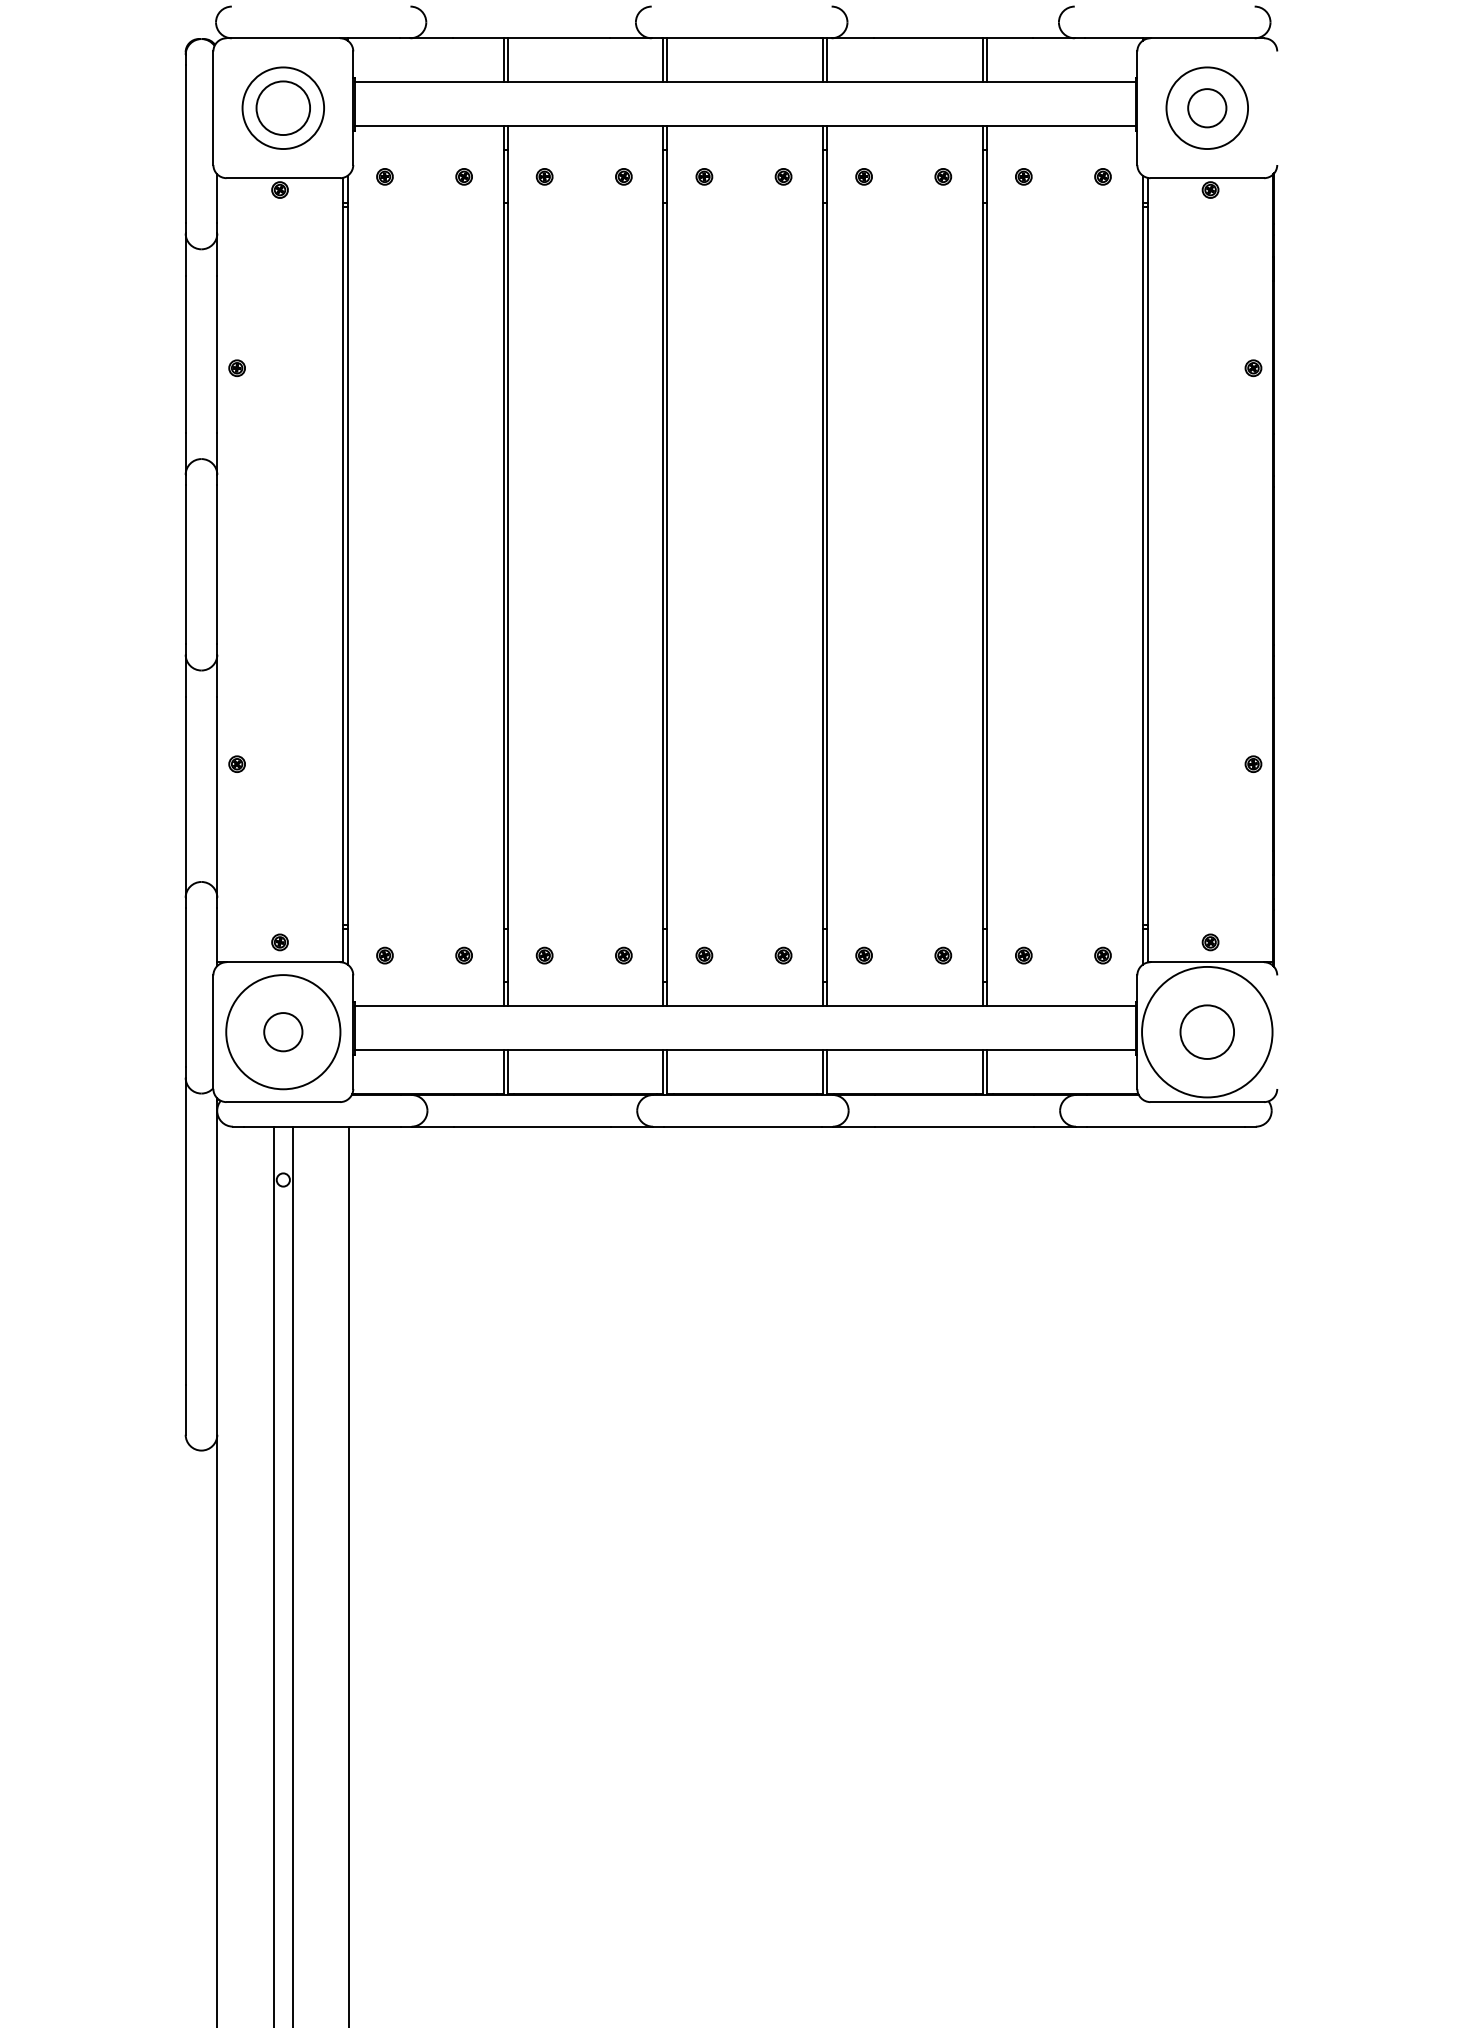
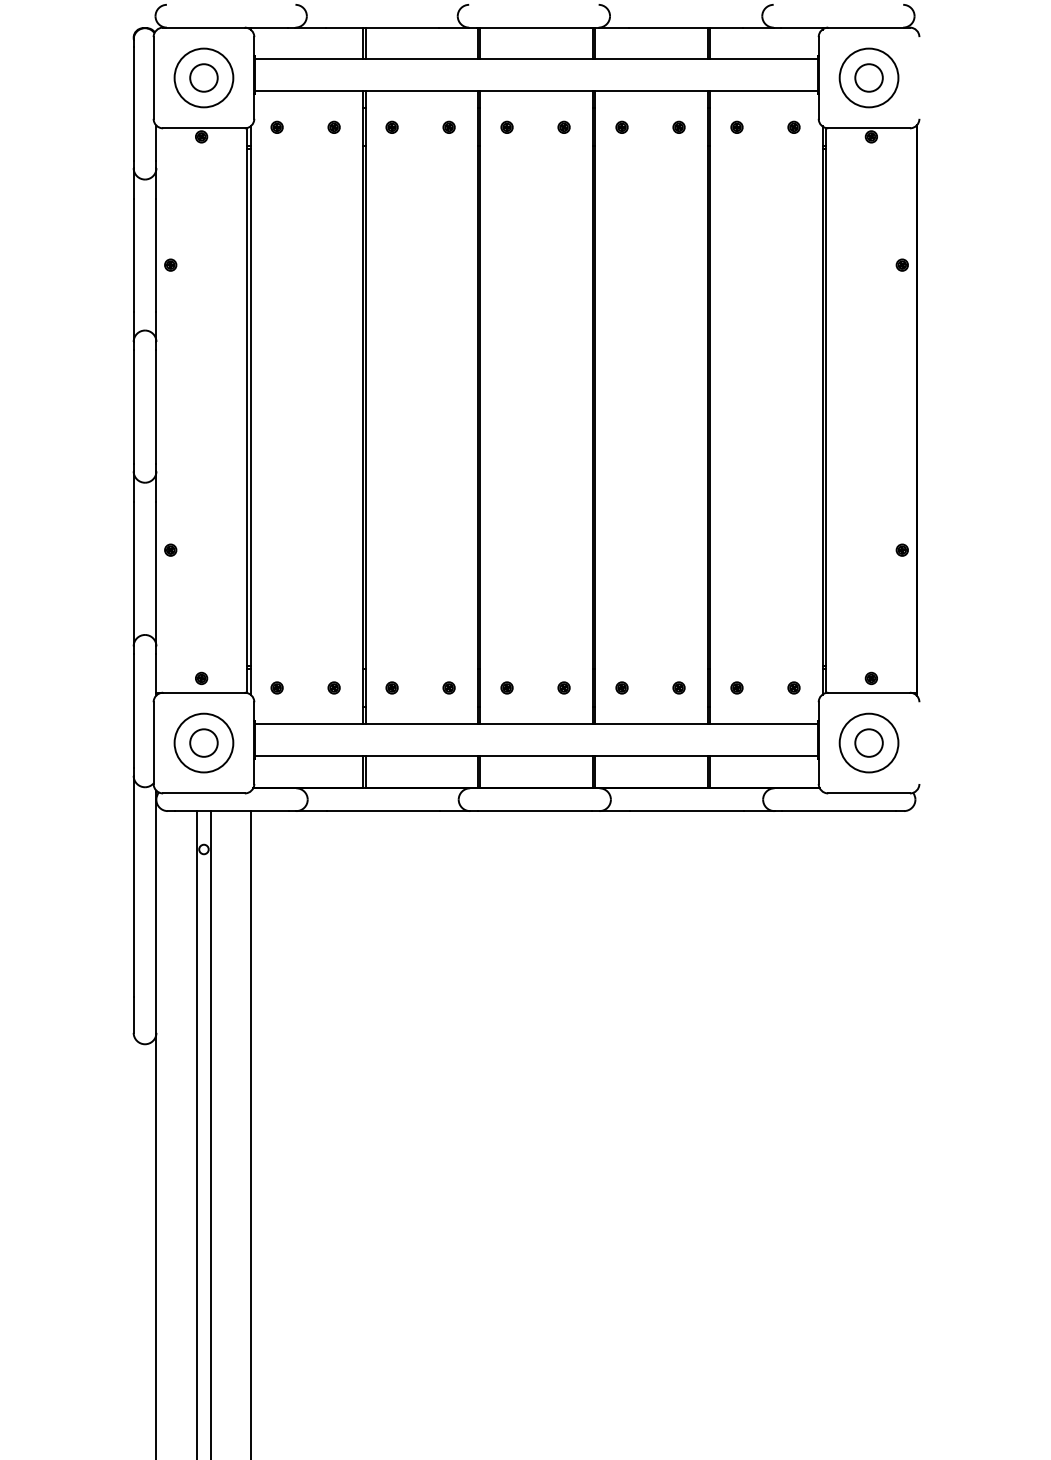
circle: (282, 107) -> (203, 77), size x0.71
circle: (282, 1031) -> (203, 742), size x0.71
circle: (1206, 1031) -> (868, 742), size x0.62
circle: (1206, 1031) -> (868, 742), size x0.71

